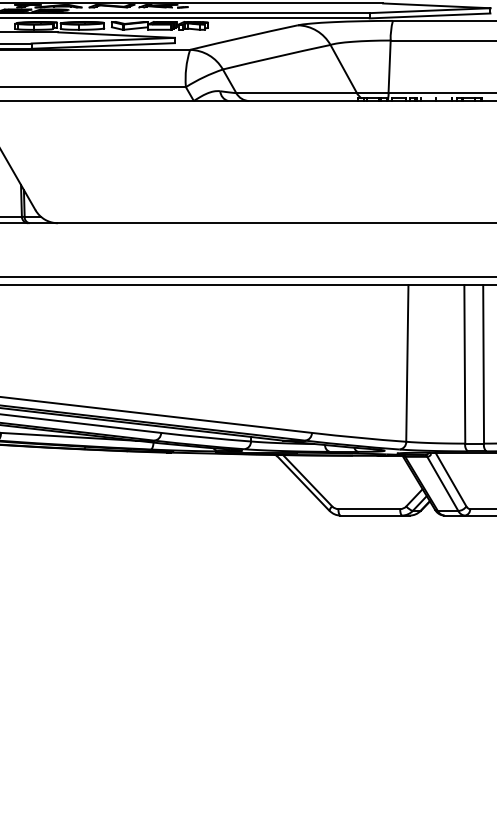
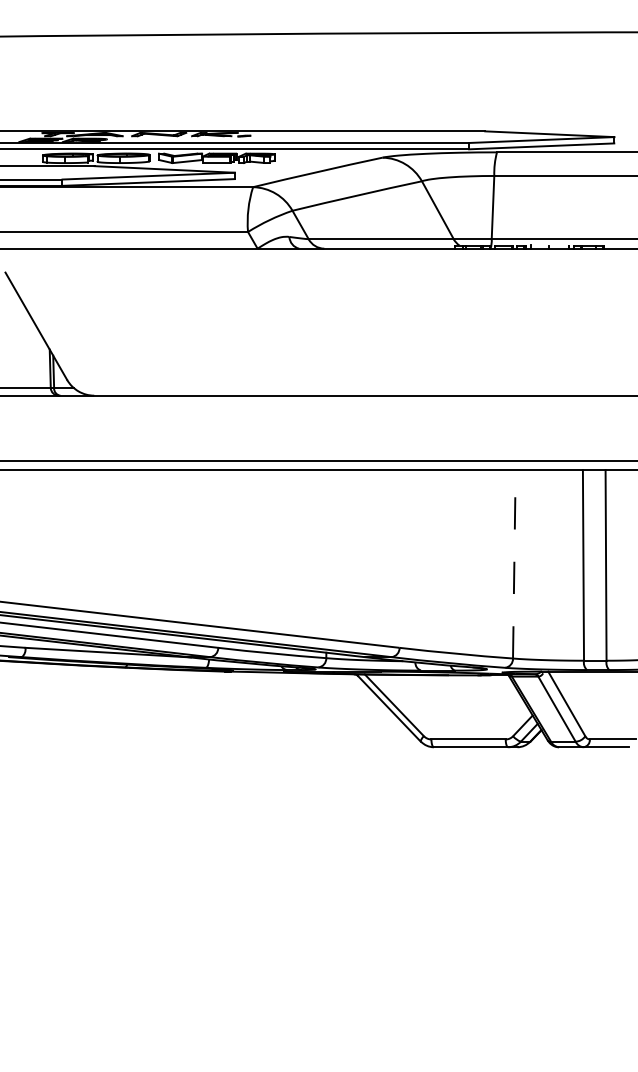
line: (407, 362) -> (514, 563), solid -> dashed

